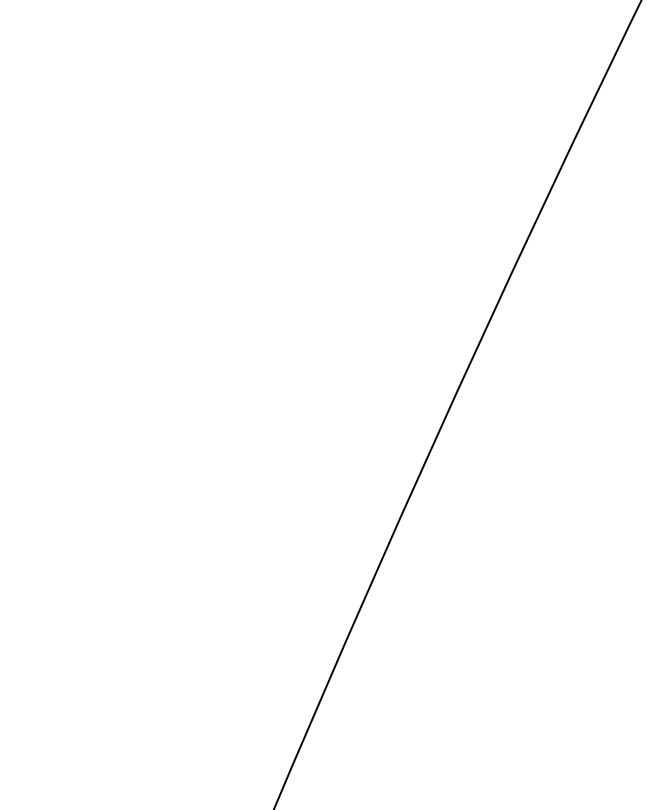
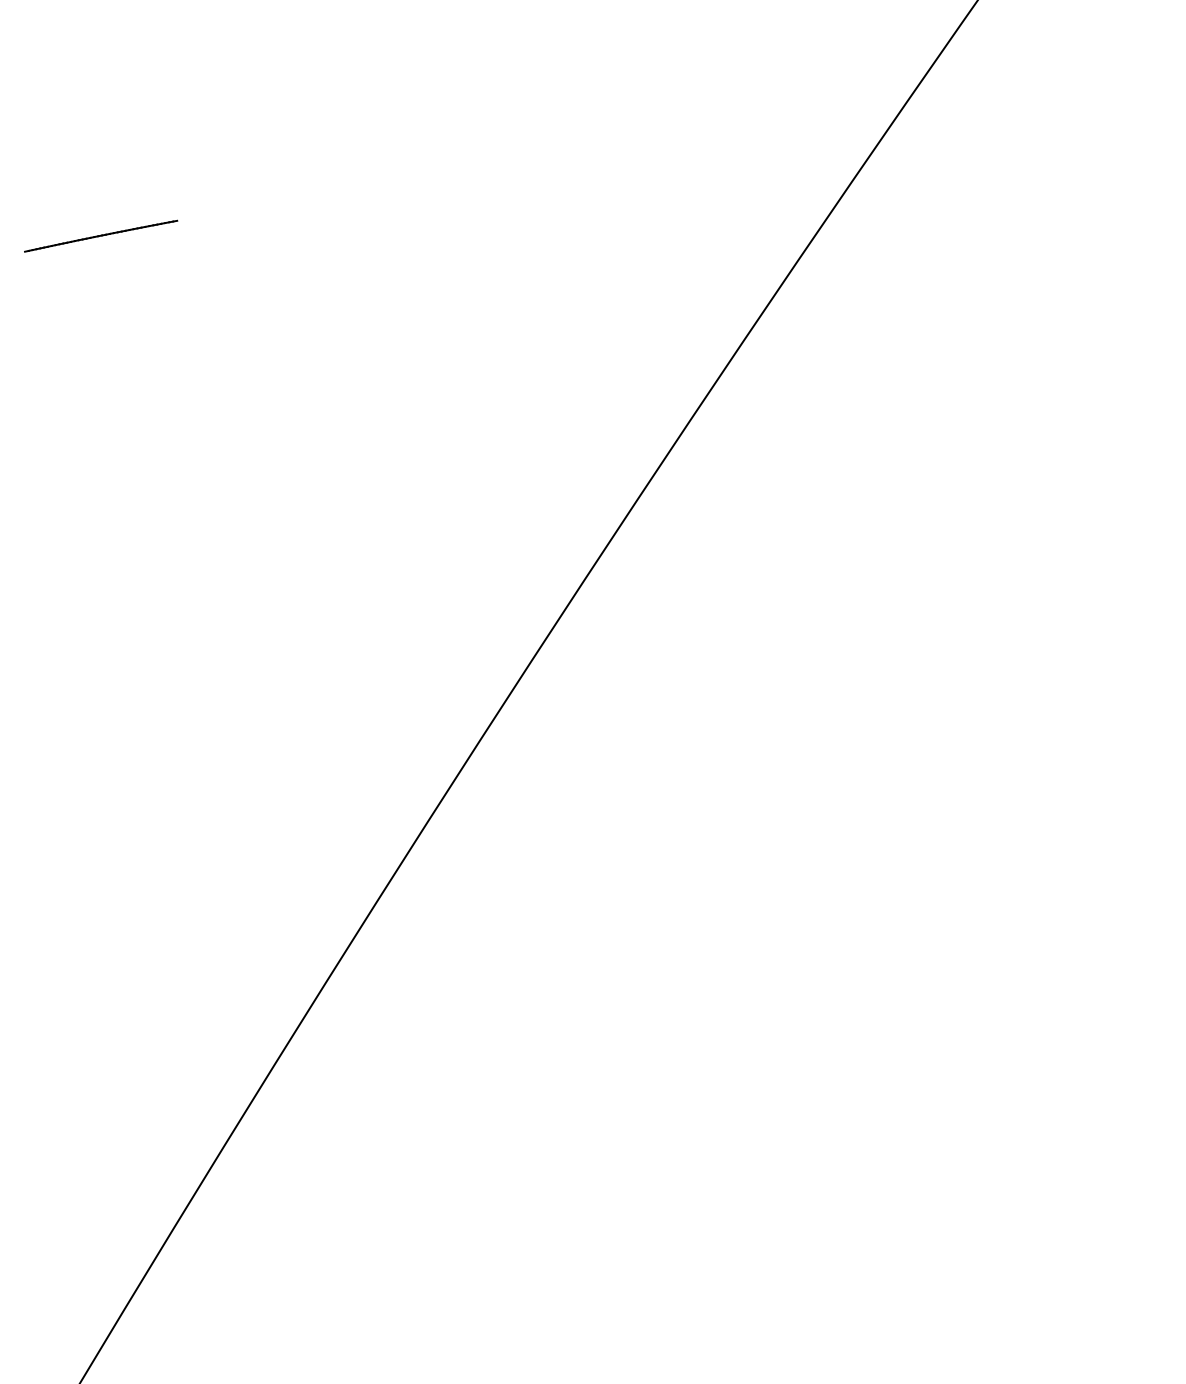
line: (92, 168) -> (101, 235), added

